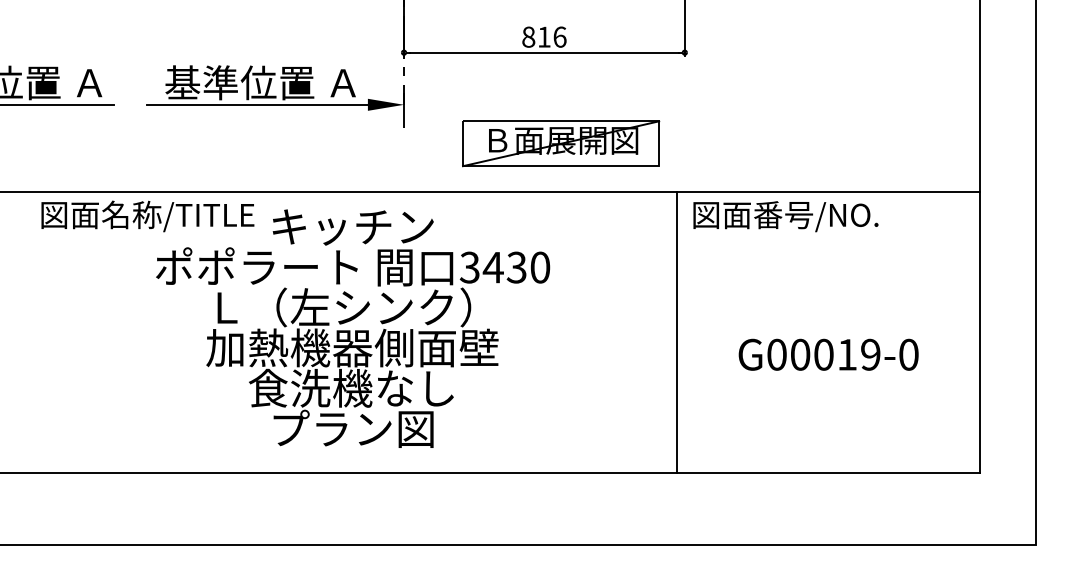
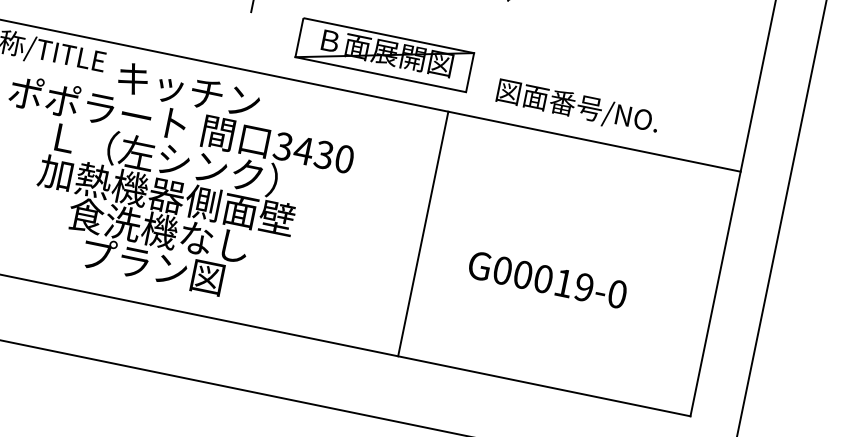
text: (785, 216) -> (577, 107), moved
line: (677, 331) -> (423, 233), moved
text: (828, 354) -> (547, 279), moved

